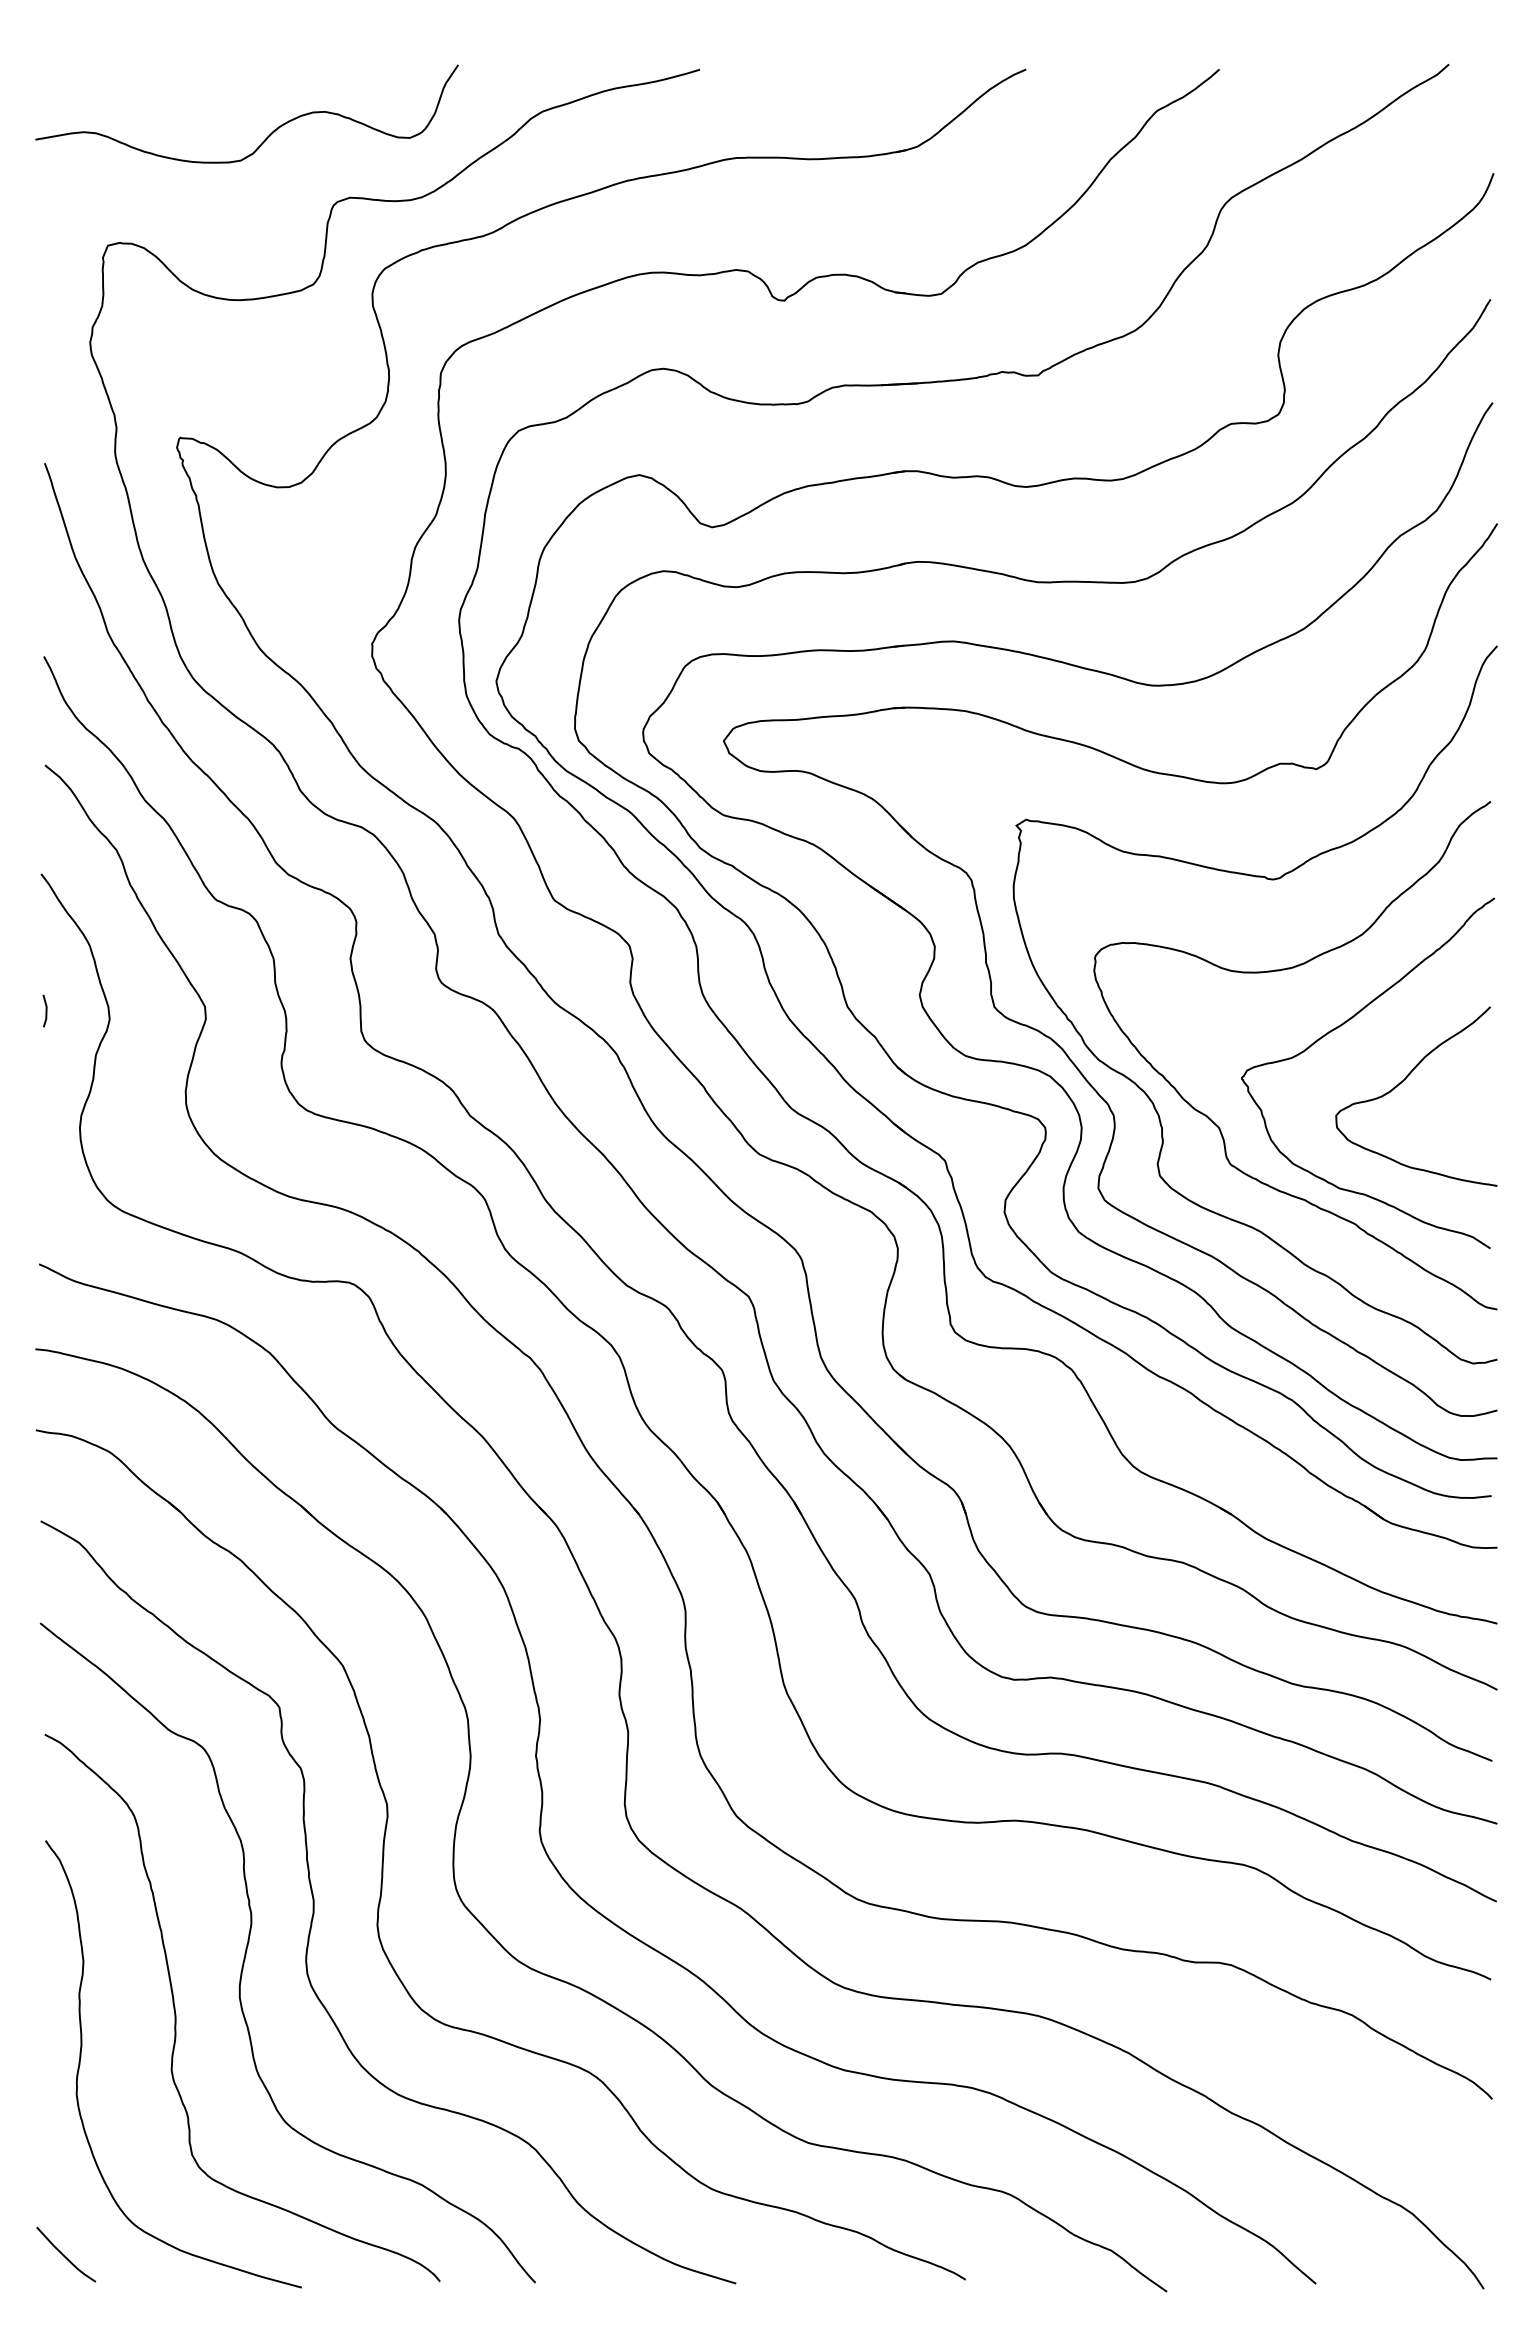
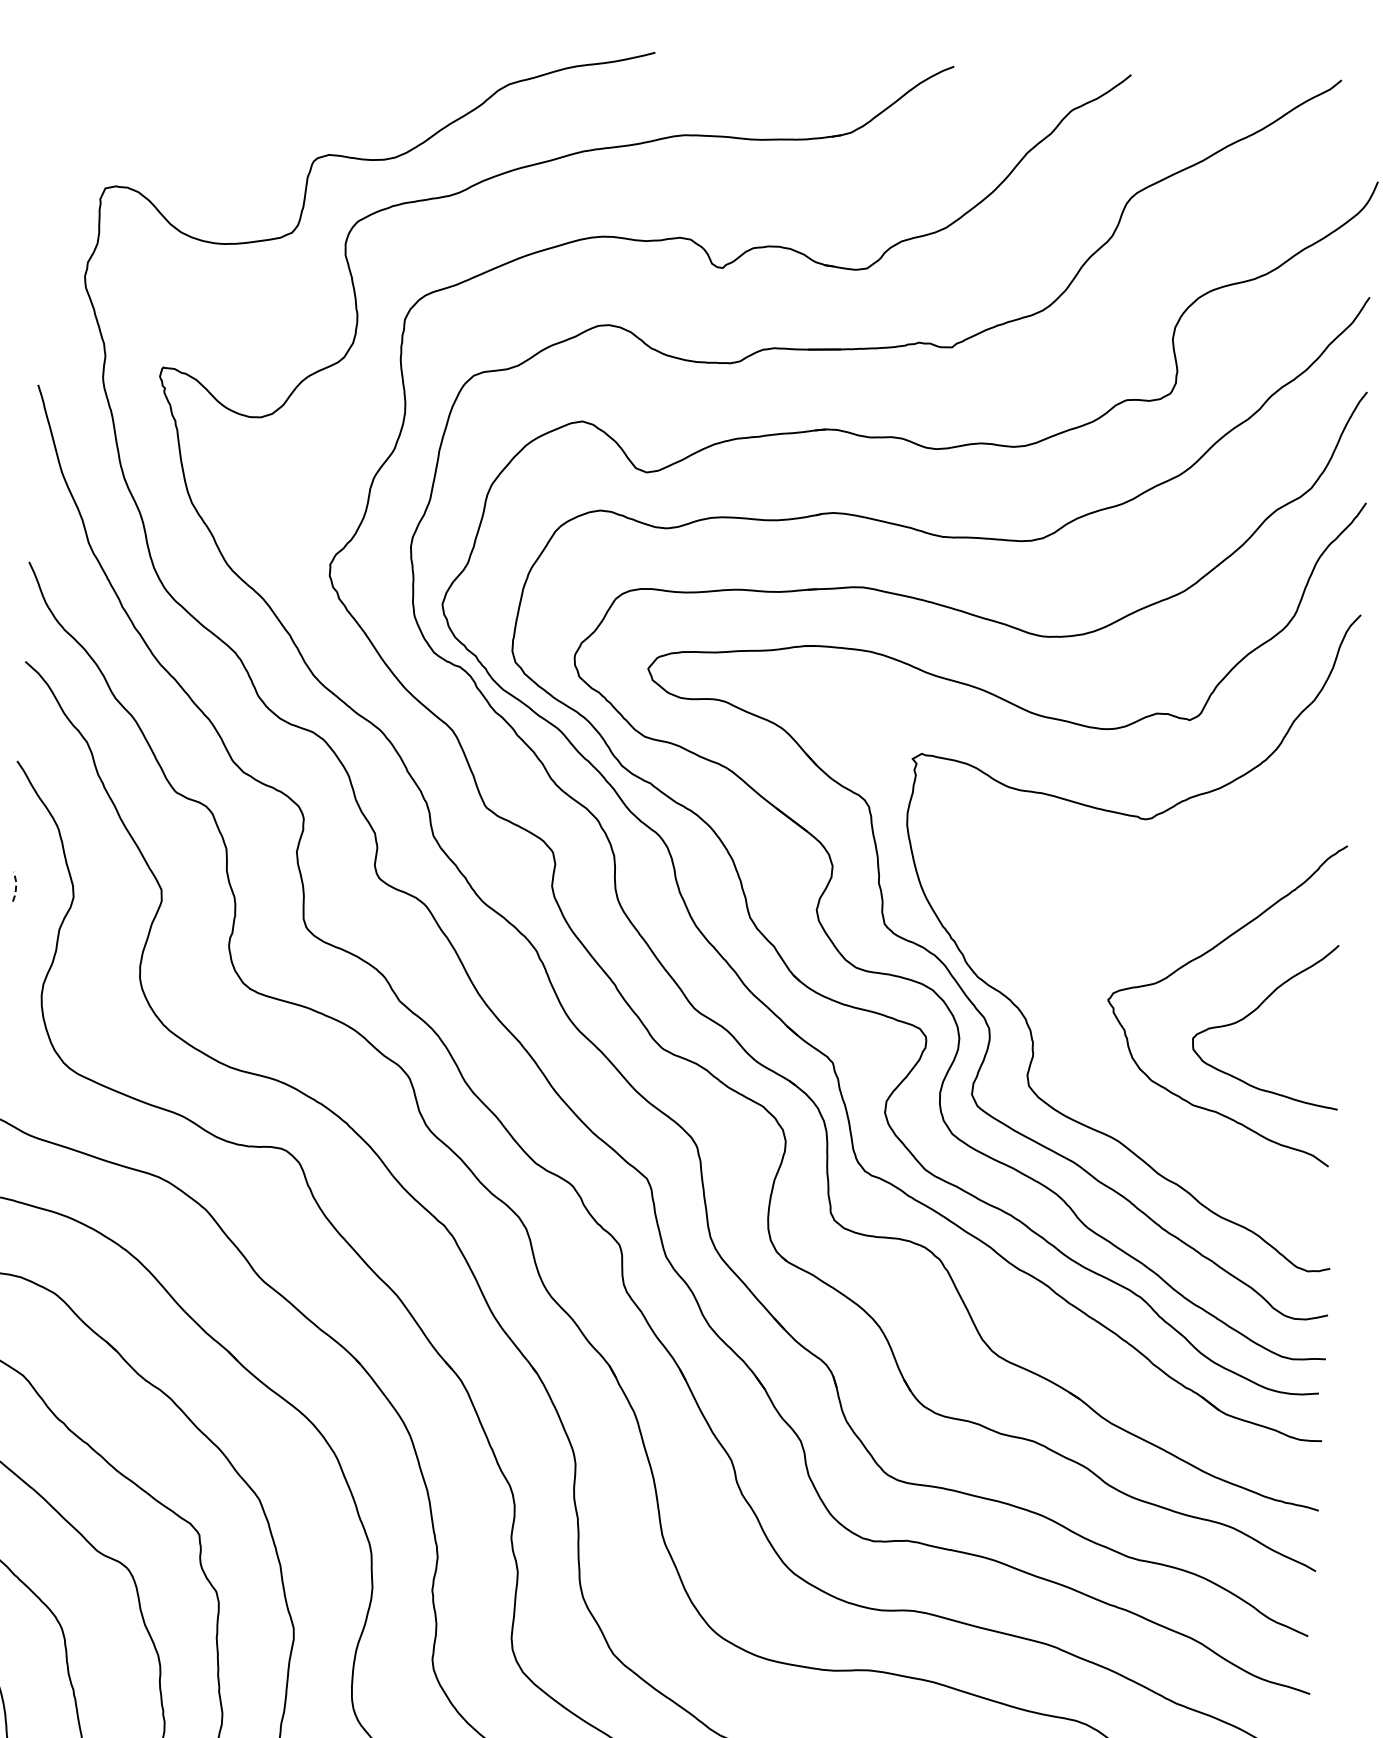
curve: (268, 135) -> (257, 94), removed
curve: (1279, 971) -> (1147, 903), removed
line: (46, 1010) -> (16, 886), solid -> dashed

